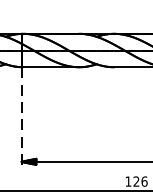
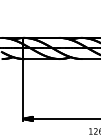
line: (22, 115) -> (23, 89), dashed -> solid

